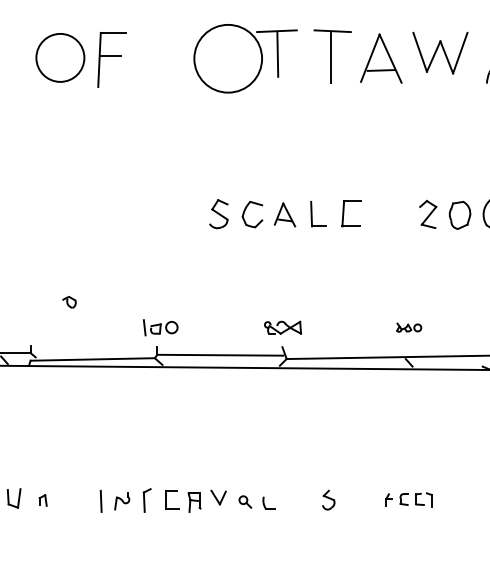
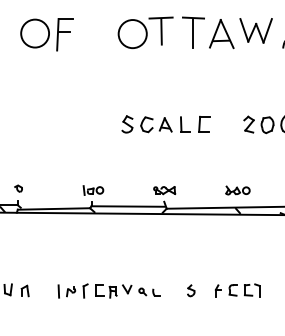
circle: (227, 59) -> (132, 34), size x0.71
part: (69, 301) -> (18, 188), moved
part: (408, 327) -> (237, 190), size x1.67
part: (42, 499) -> (24, 290), size x1.67
part: (408, 499) -> (237, 290), size x1.67

